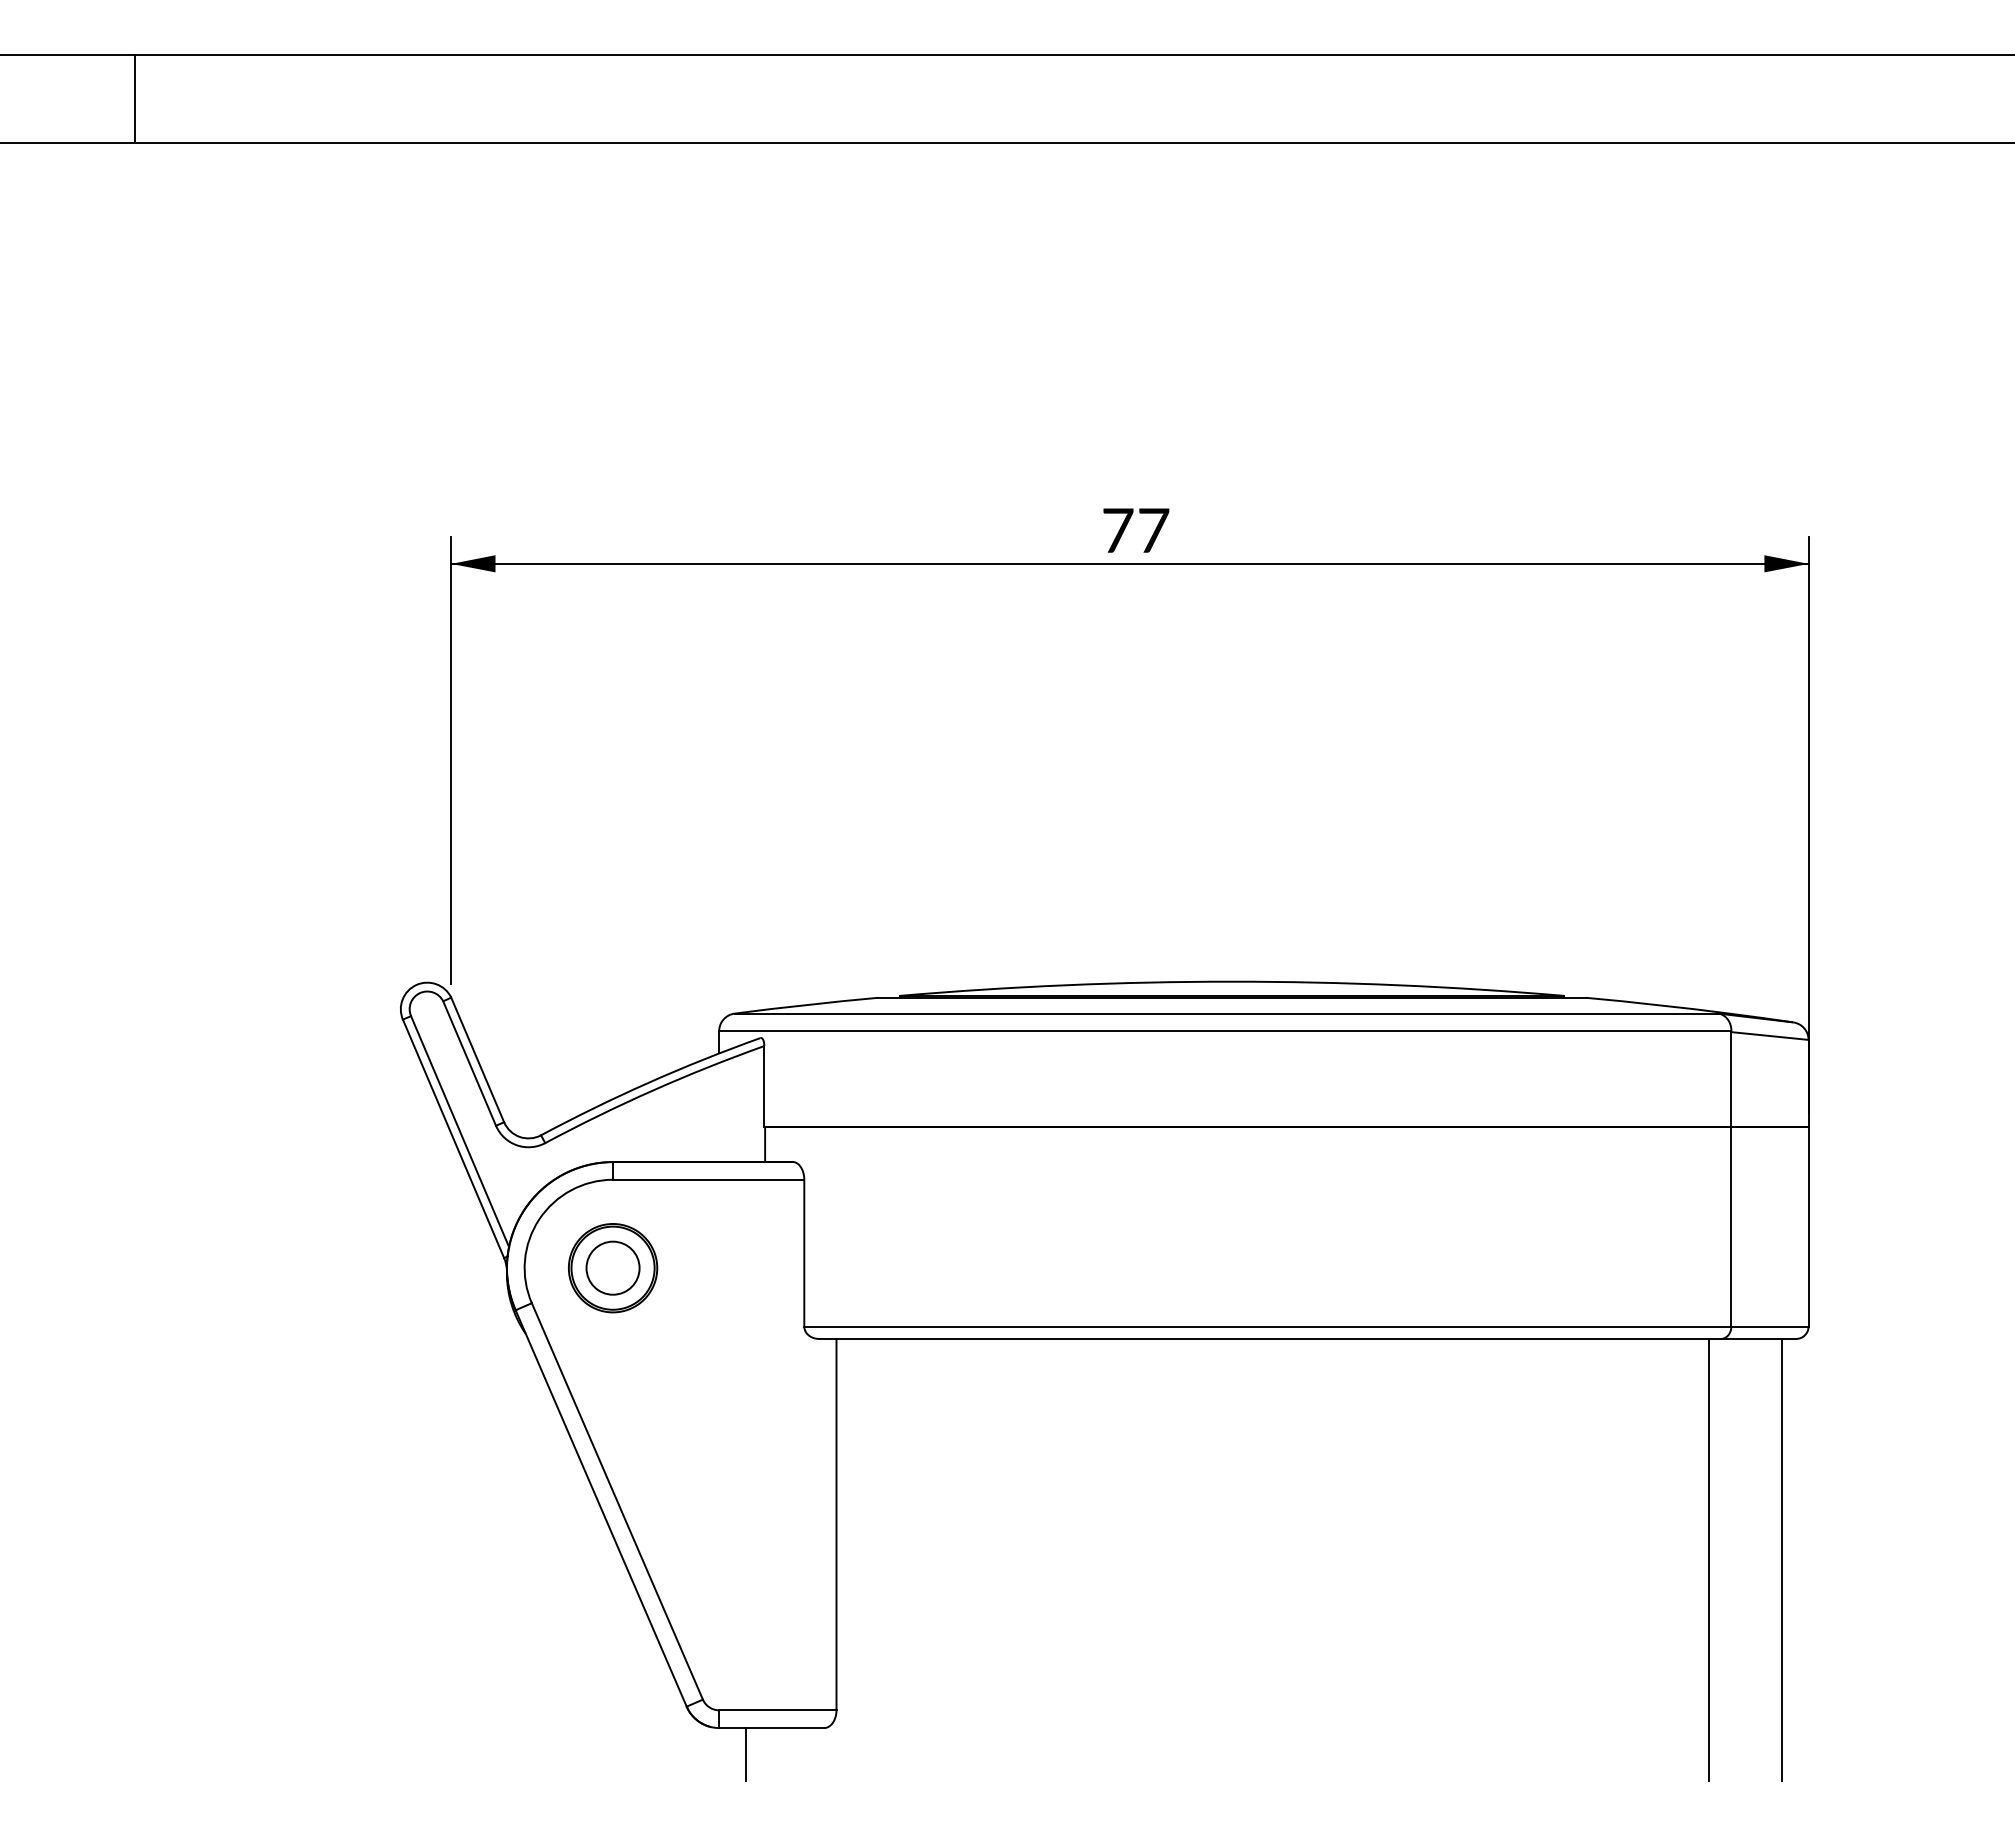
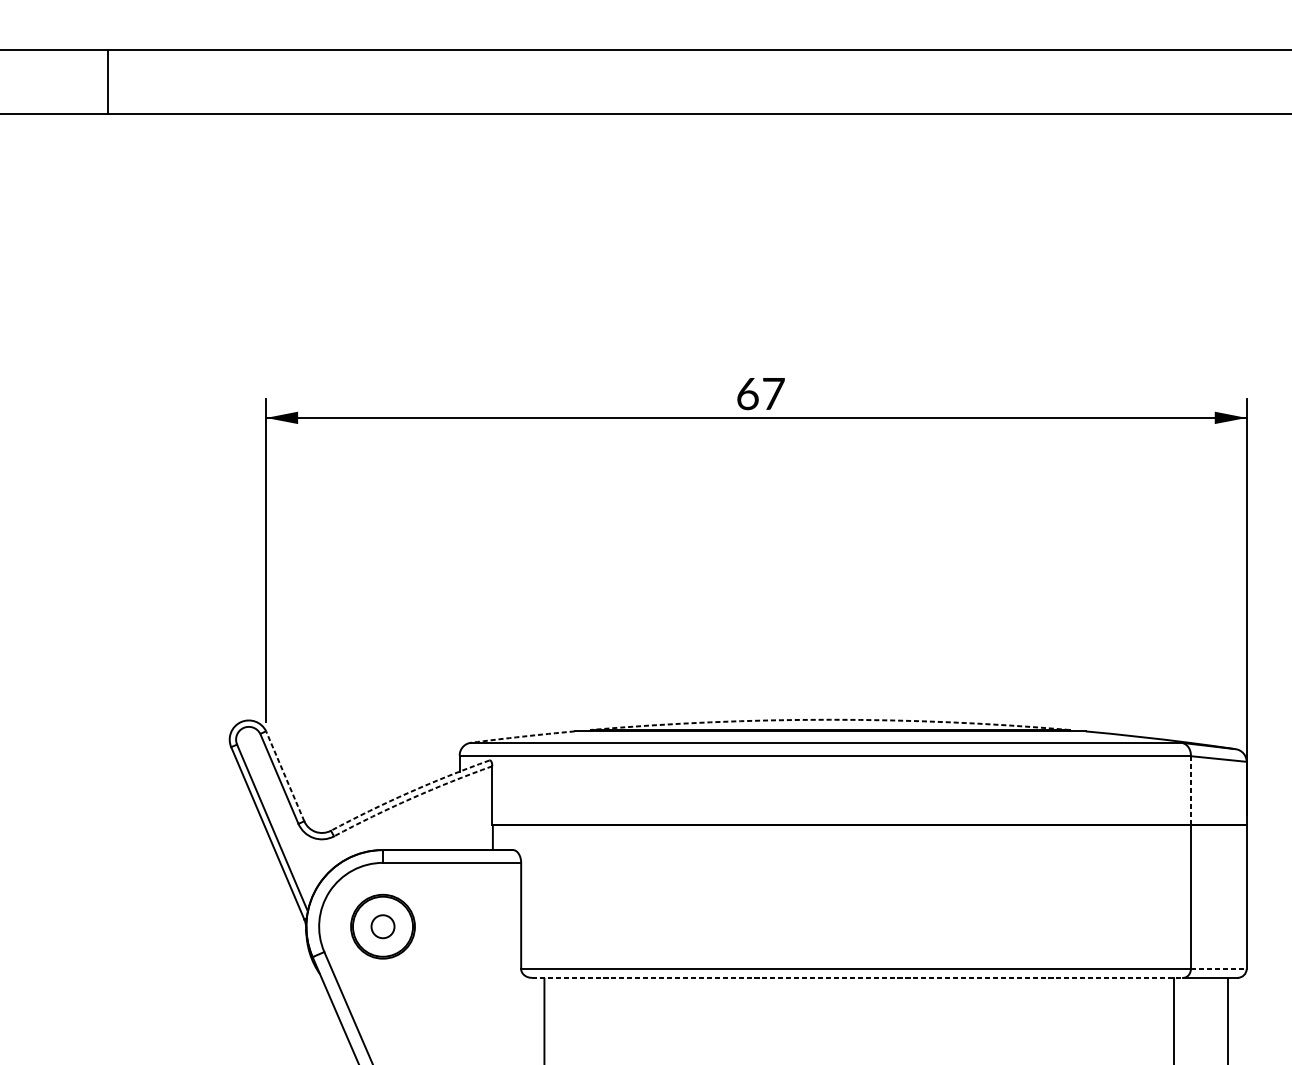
line: (134, 98) -> (107, 81), moved
text: (1118, 530) -> (748, 393), 77 -> 67
arc: (1232, 981) -> (830, 719), solid -> dashed
arc: (806, 1005) -> (522, 736), solid -> dashed
line: (477, 1059) -> (285, 775), solid -> dashed
line: (1731, 1079) -> (1190, 790), solid -> dashed
arc: (648, 1082) -> (408, 792), solid -> dashed
arc: (652, 1090) -> (411, 798), solid -> dashed
circle: (612, 1267) -> (382, 926), size x0.6
line: (1769, 1326) -> (1218, 968), solid -> dashed
line: (1269, 1338) -> (857, 977), solid -> dashed

